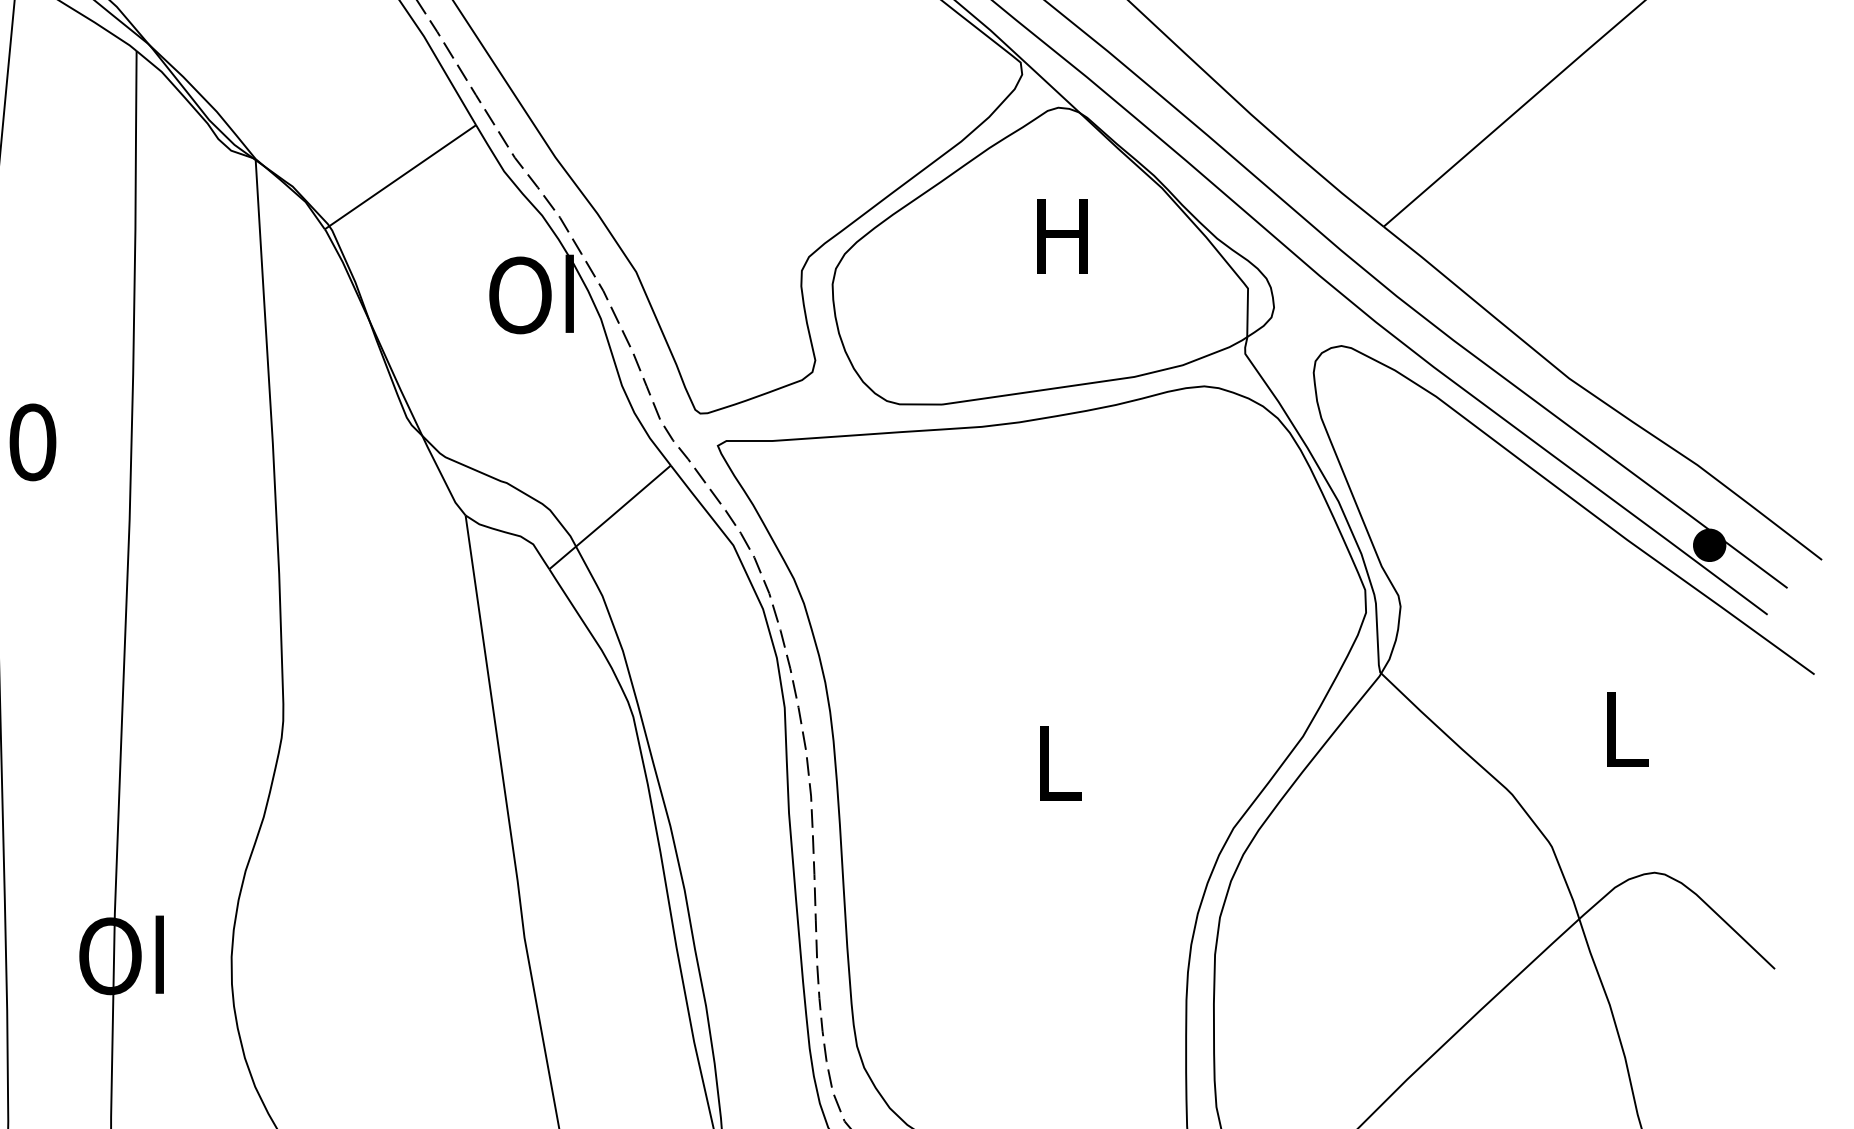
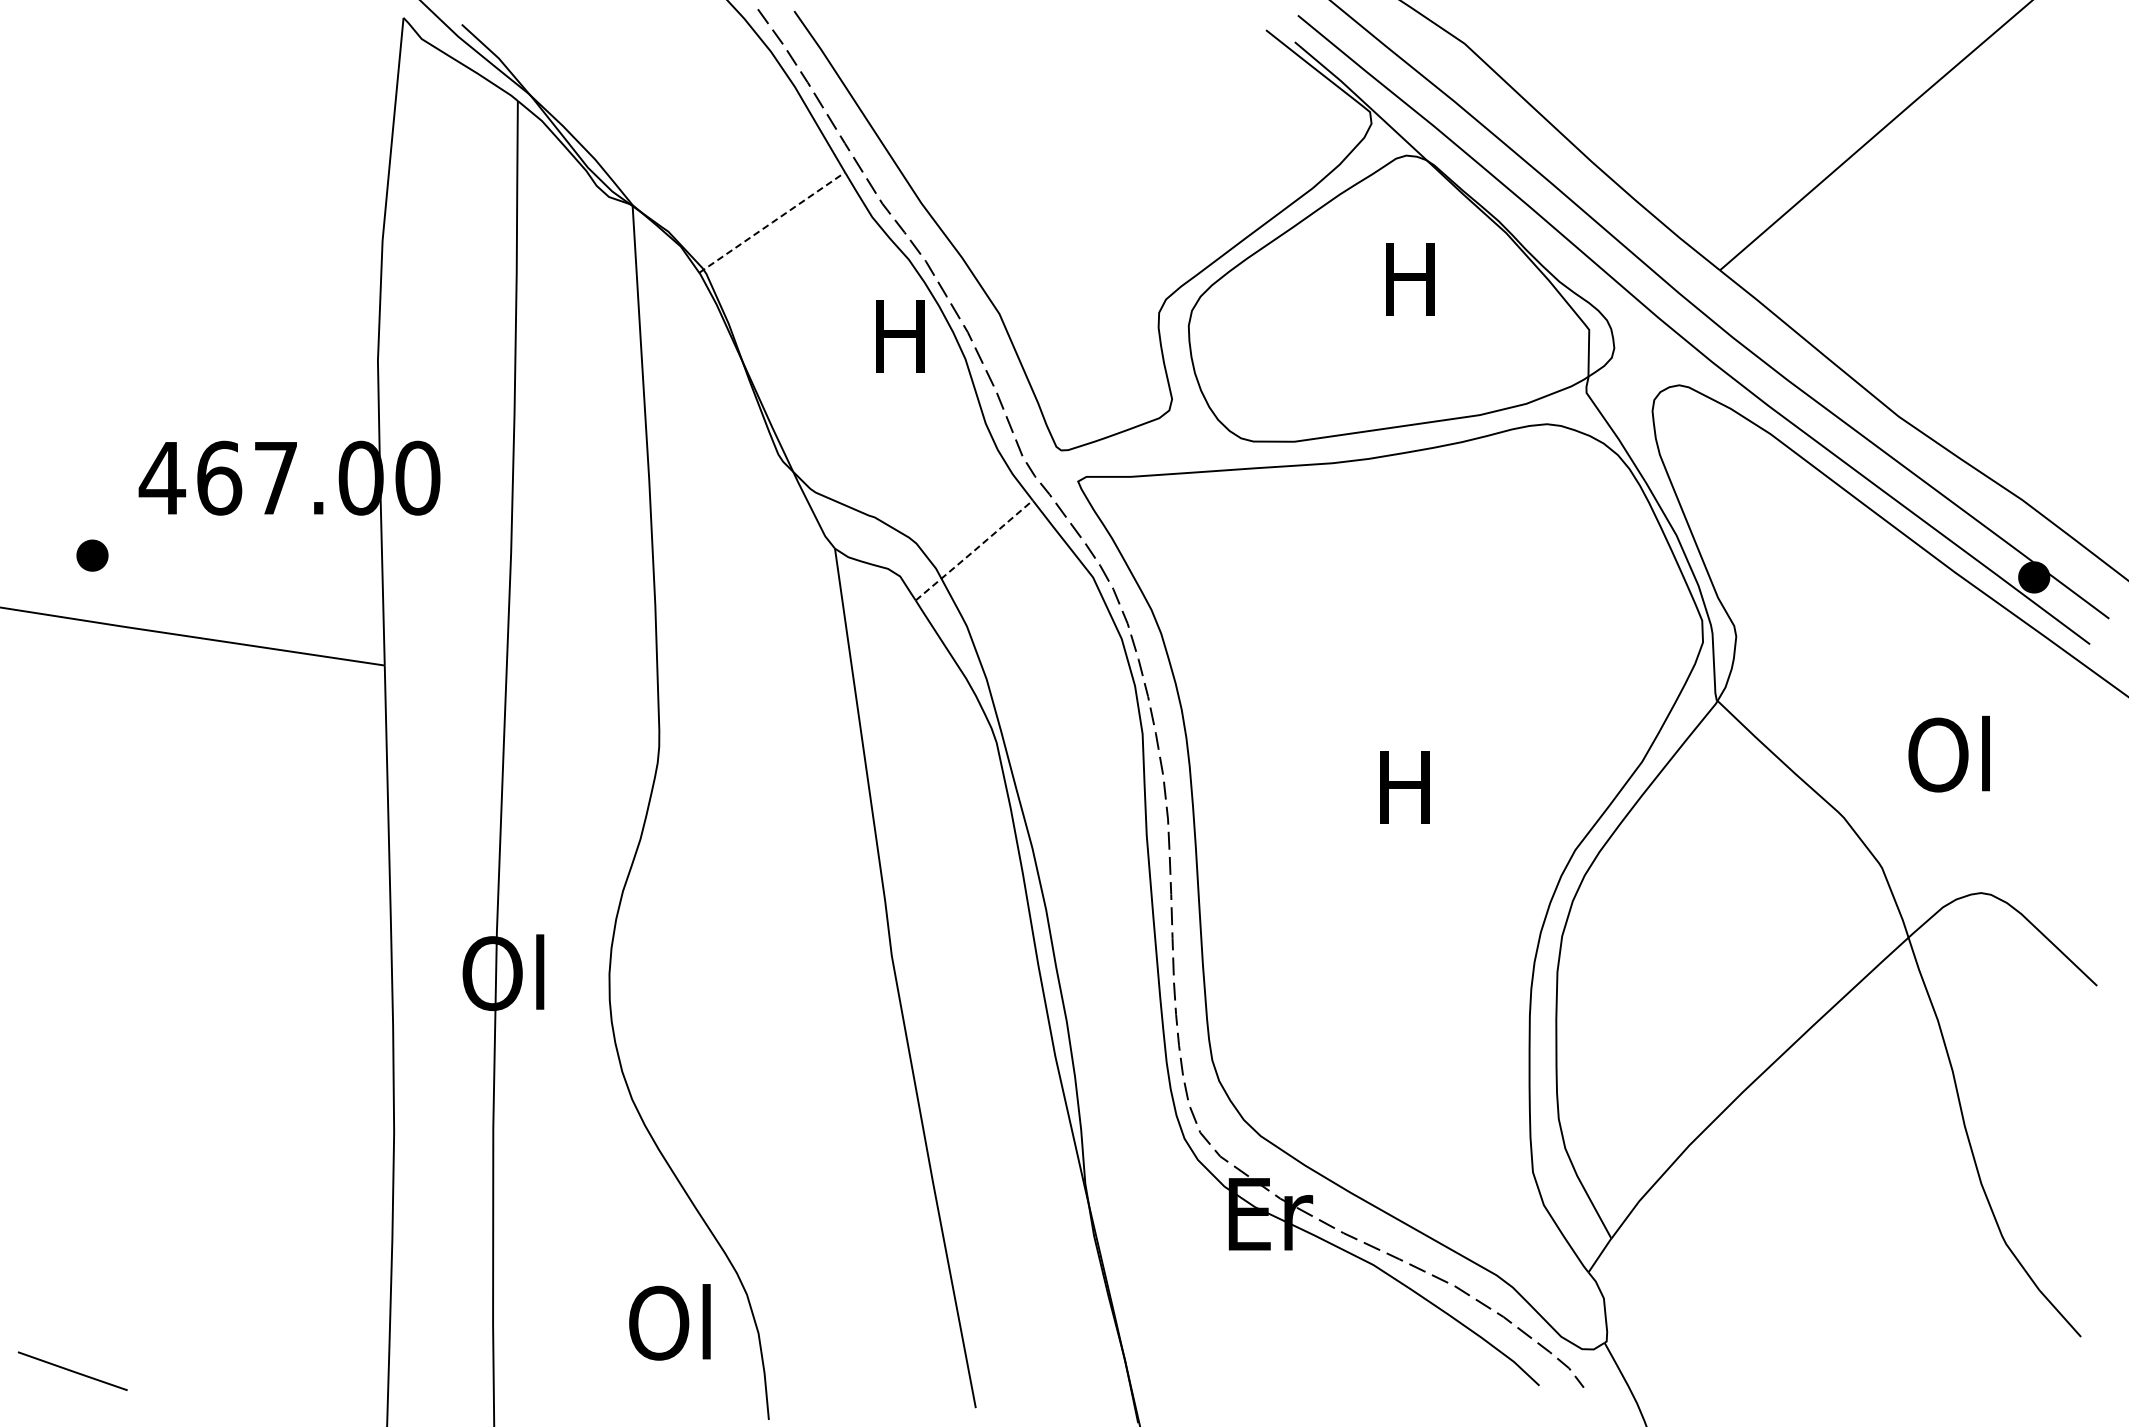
line: (400, 177) -> (772, 222), solid -> dashed
text: (531, 294) -> (898, 335), Ol -> H
line: (610, 517) -> (974, 550), solid -> dashed
text: (1620, 727) -> (1948, 753), L -> Ol
text: (1056, 763) -> (1404, 787), L -> H

